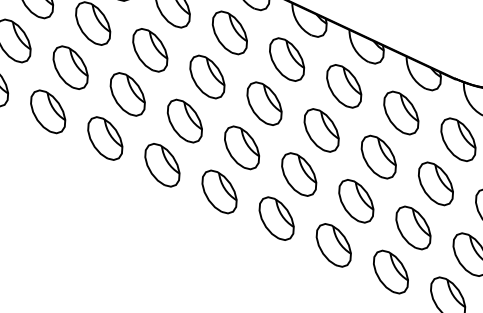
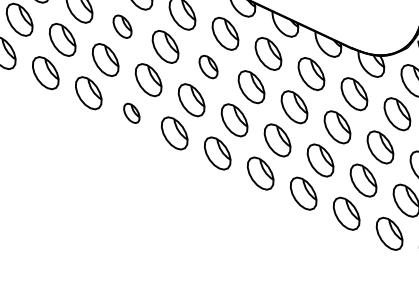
part: (150, 49) -> (122, 26), size x0.7
part: (264, 103) -> (208, 66), size x0.7
part: (162, 165) -> (131, 113), size x0.6

